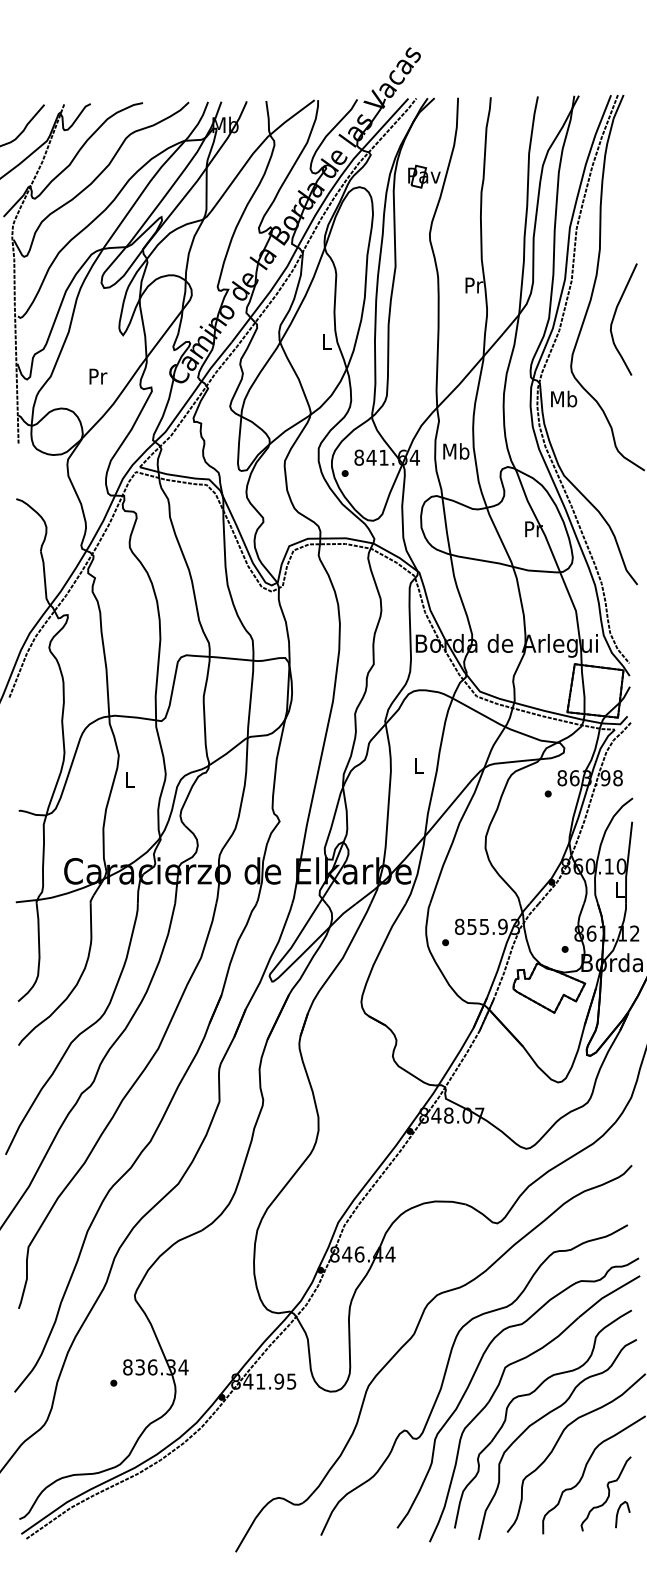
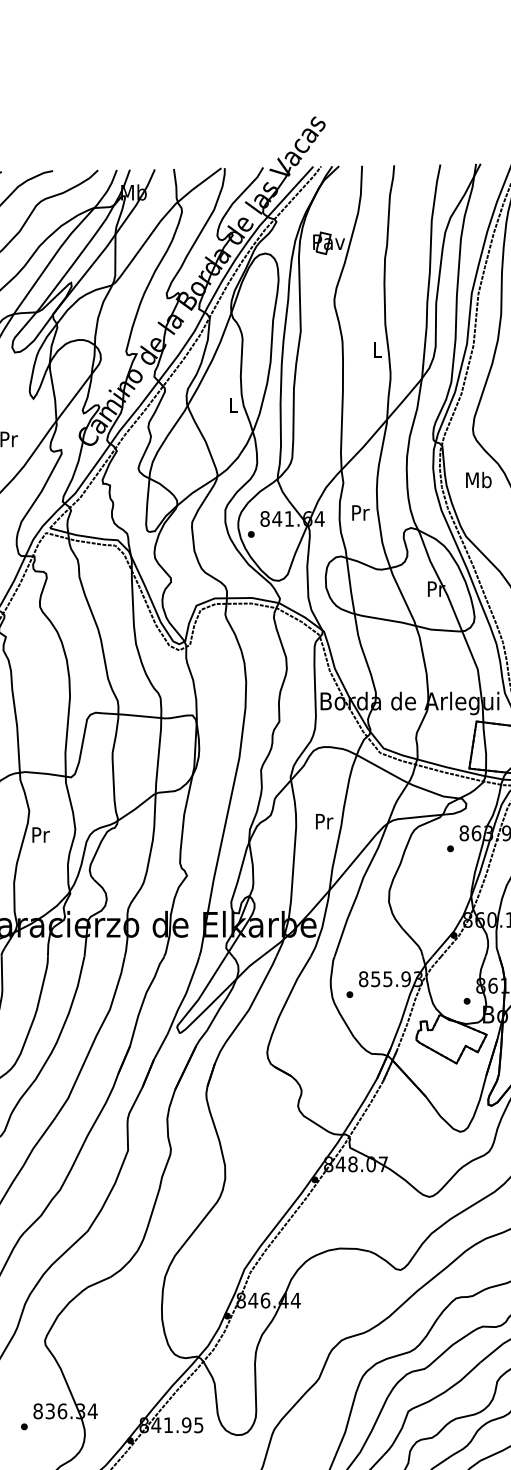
text: (474, 285) -> (378, 349), Pr -> L
text: (564, 398) -> (479, 479), moved
text: (456, 451) -> (360, 512), Mb -> Pr
text: (419, 766) -> (324, 821), L -> Pr
text: (130, 779) -> (40, 834), L -> Pr

